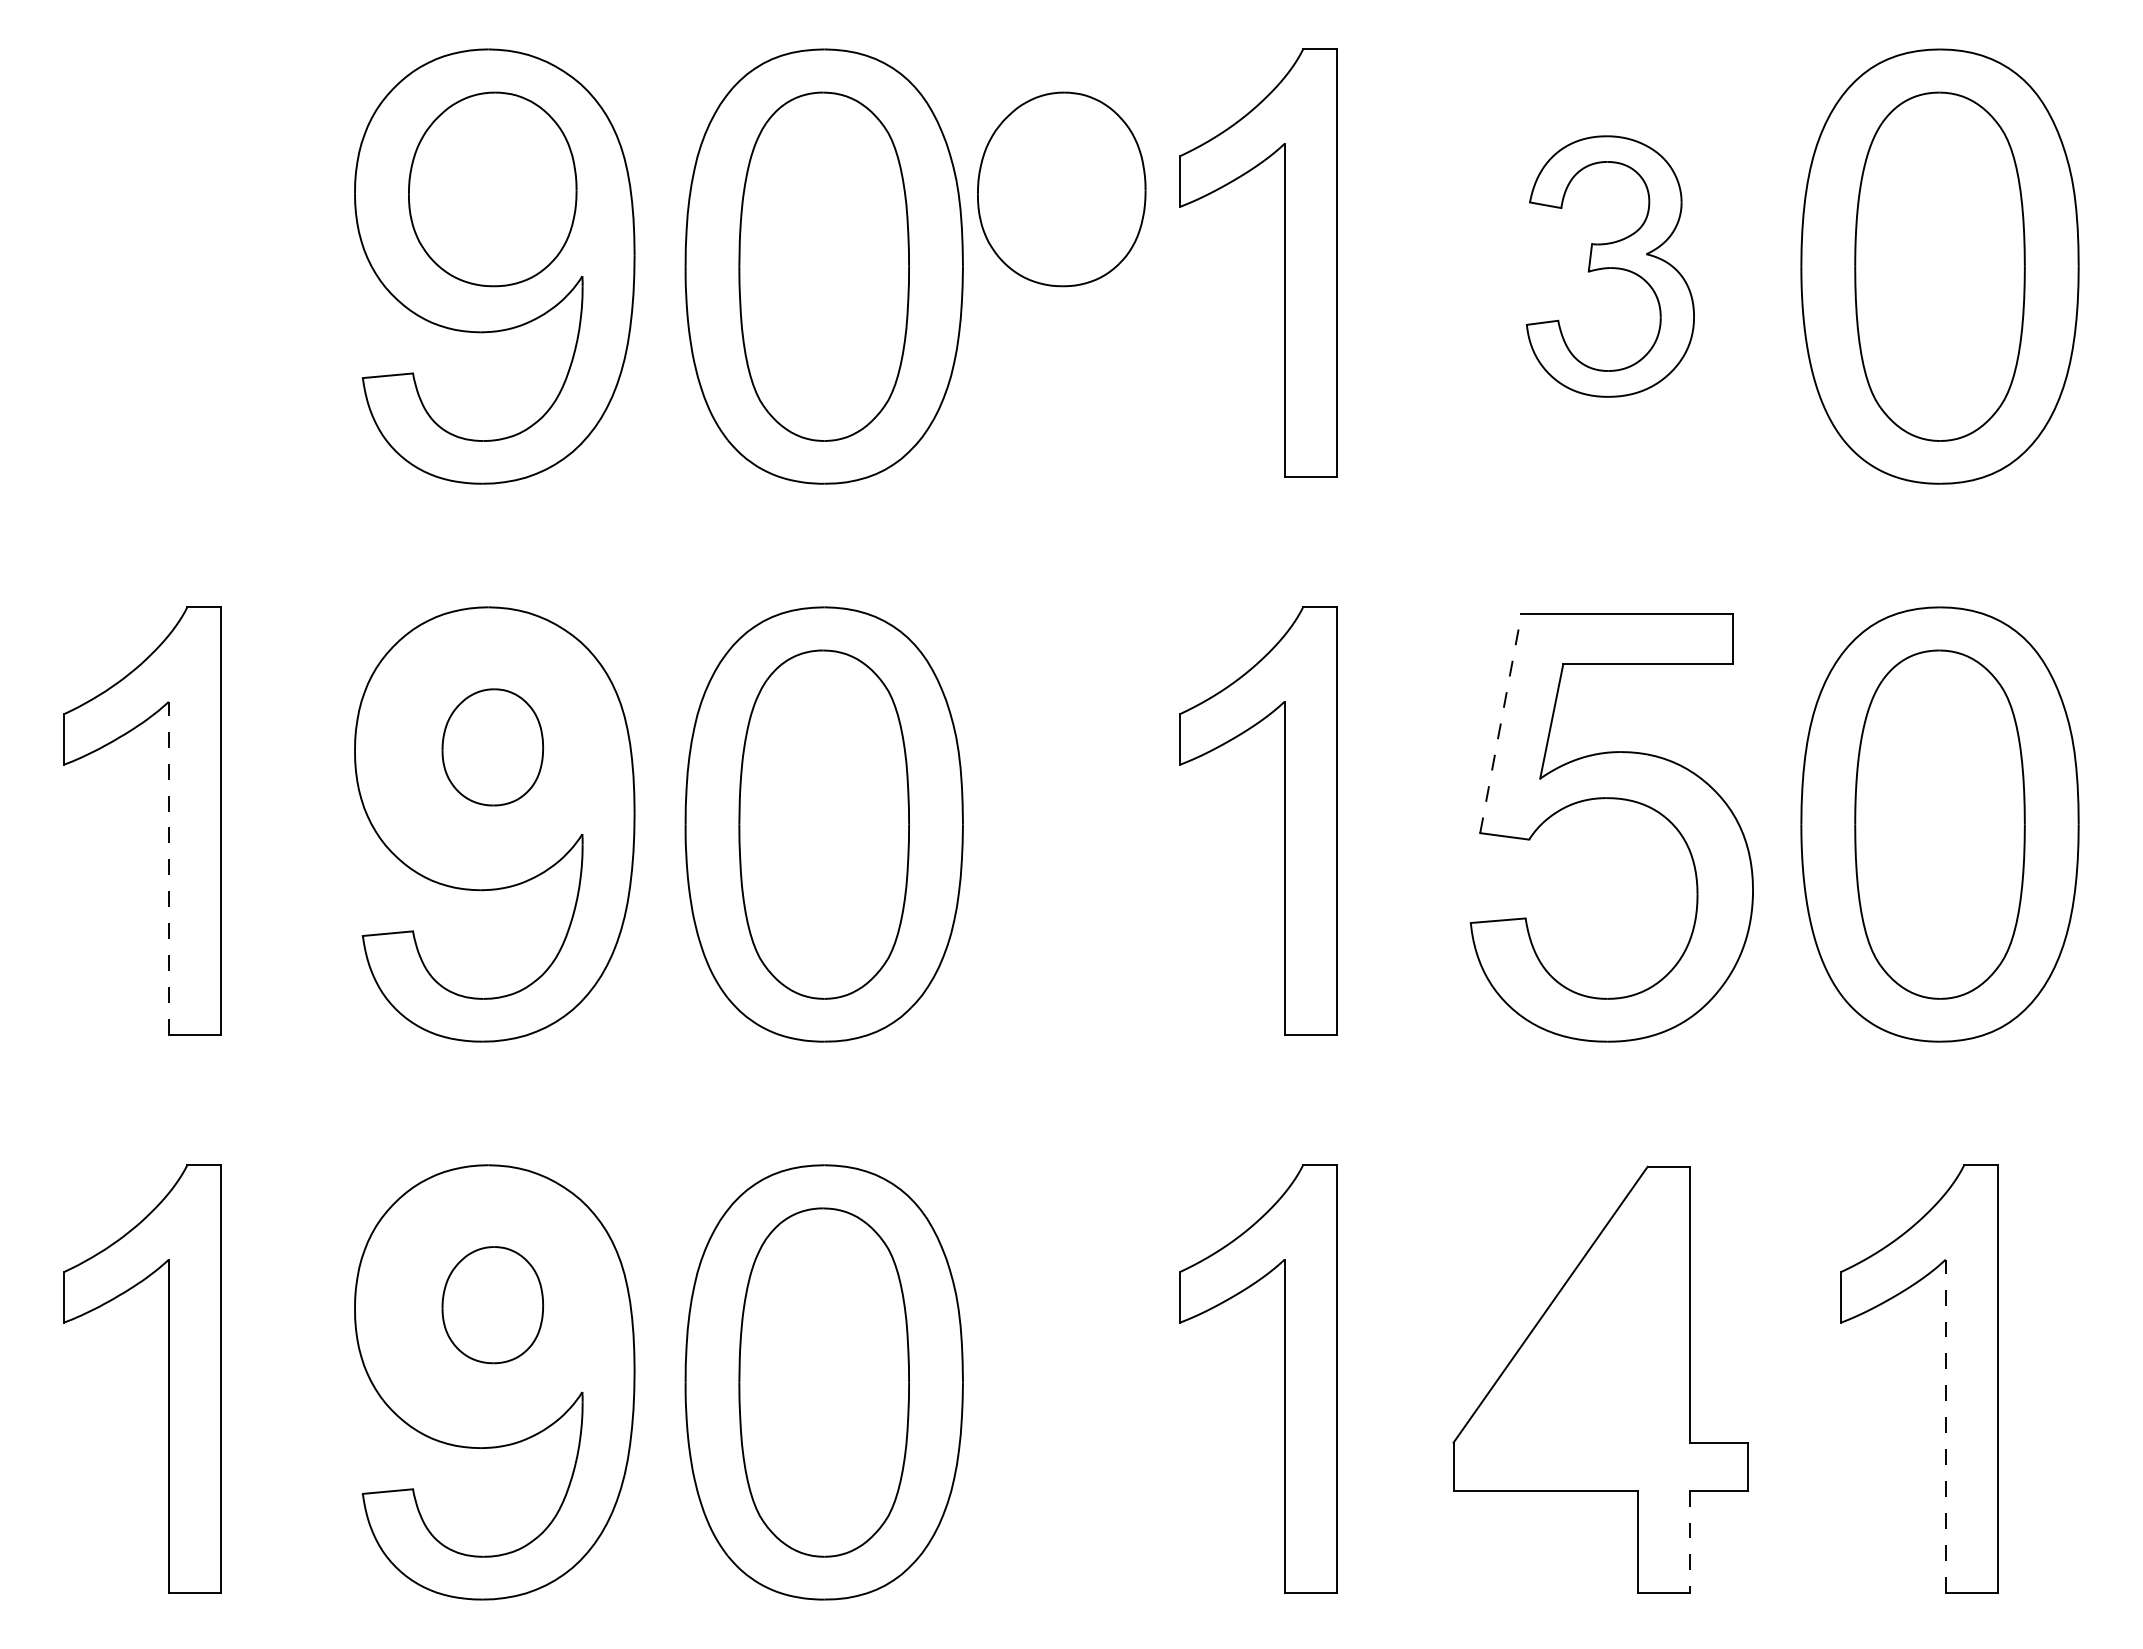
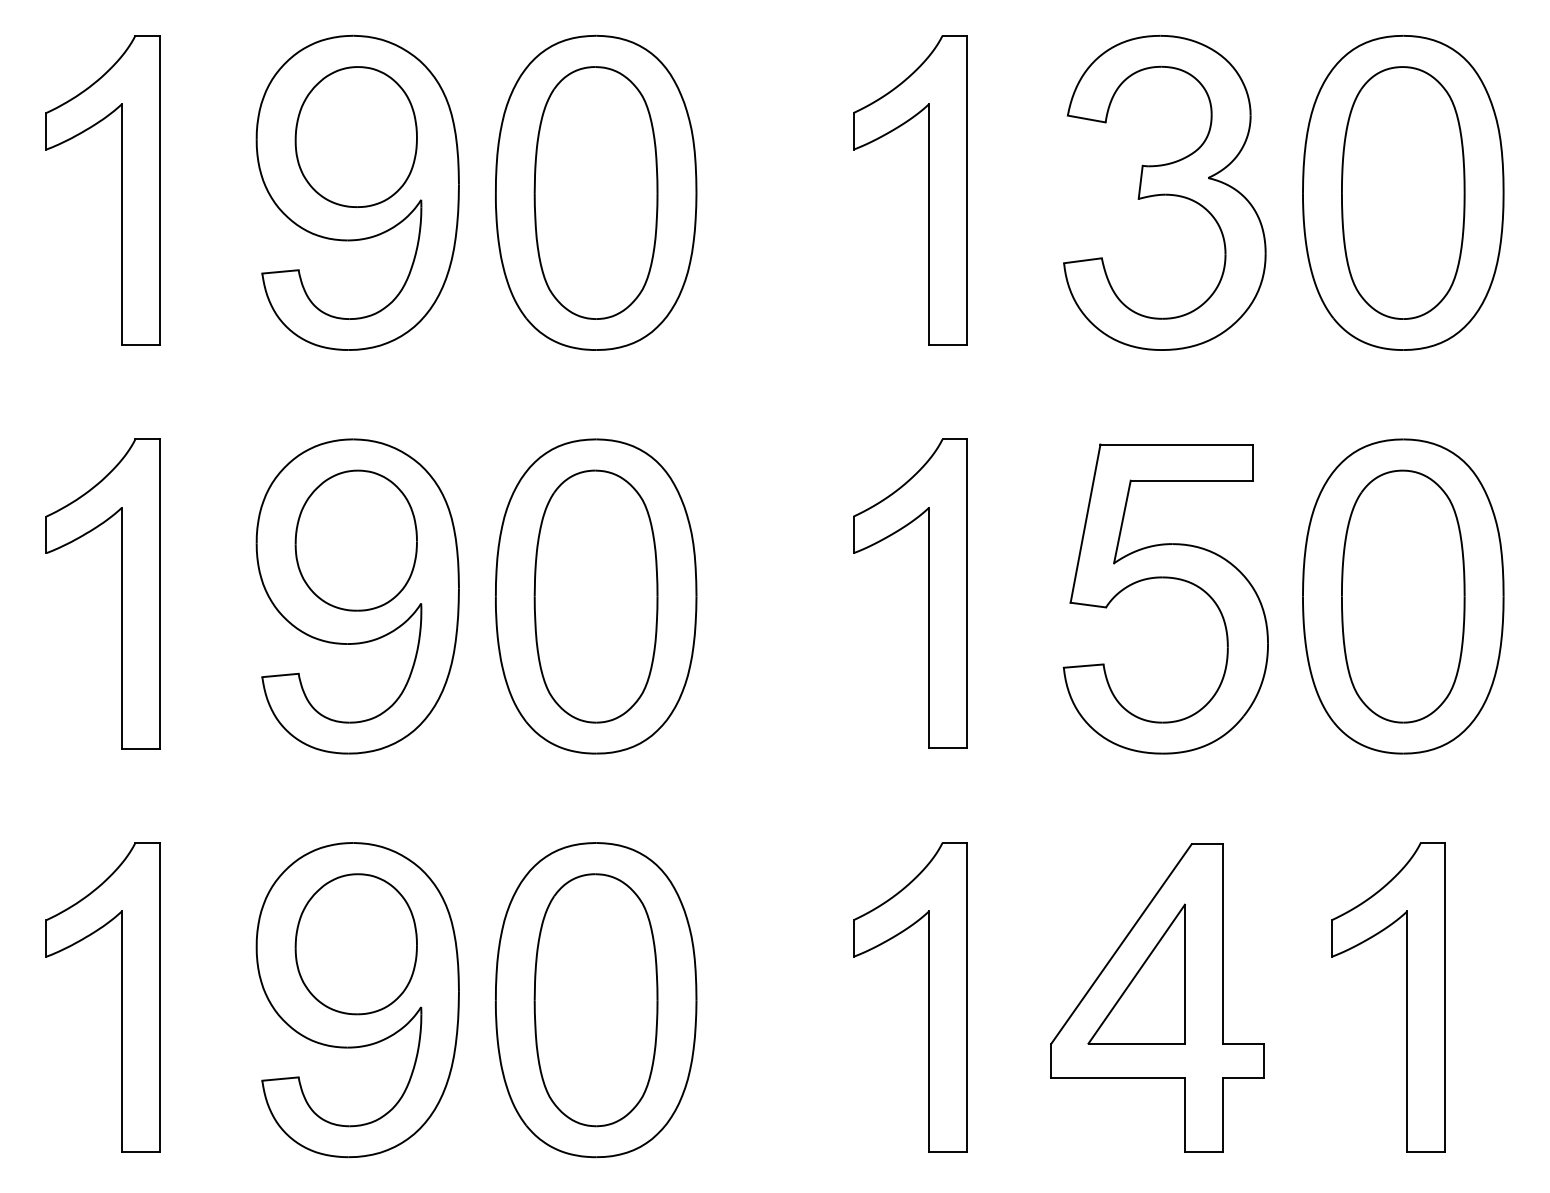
part: (1061, 189) -> (767, 137), removed
part: (168, 262) -> (121, 189), added
part: (1610, 266) -> (1164, 192), size x1.67
line: (1500, 723) -> (1085, 523), dashed -> solid
part: (492, 747) -> (356, 540), size x1.67
line: (168, 867) -> (121, 627), dashed -> solid
part: (492, 1304) -> (356, 943), size x1.67
part: (1571, 1346) -> (1136, 974), added
line: (1945, 1425) -> (1407, 1031), dashed -> solid
line: (1690, 1541) -> (1222, 1115), dashed -> solid

